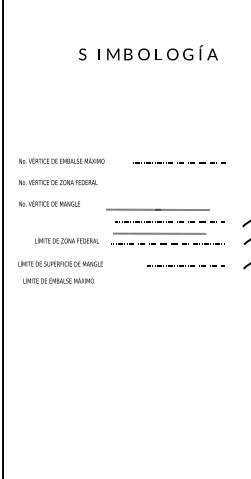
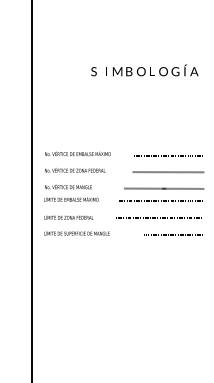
line: (158, 209) -> (164, 188), moved
line: (159, 234) -> (168, 172), moved
text: (66, 240) -> (68, 217), moved
text: (58, 280) -> (71, 199), moved

